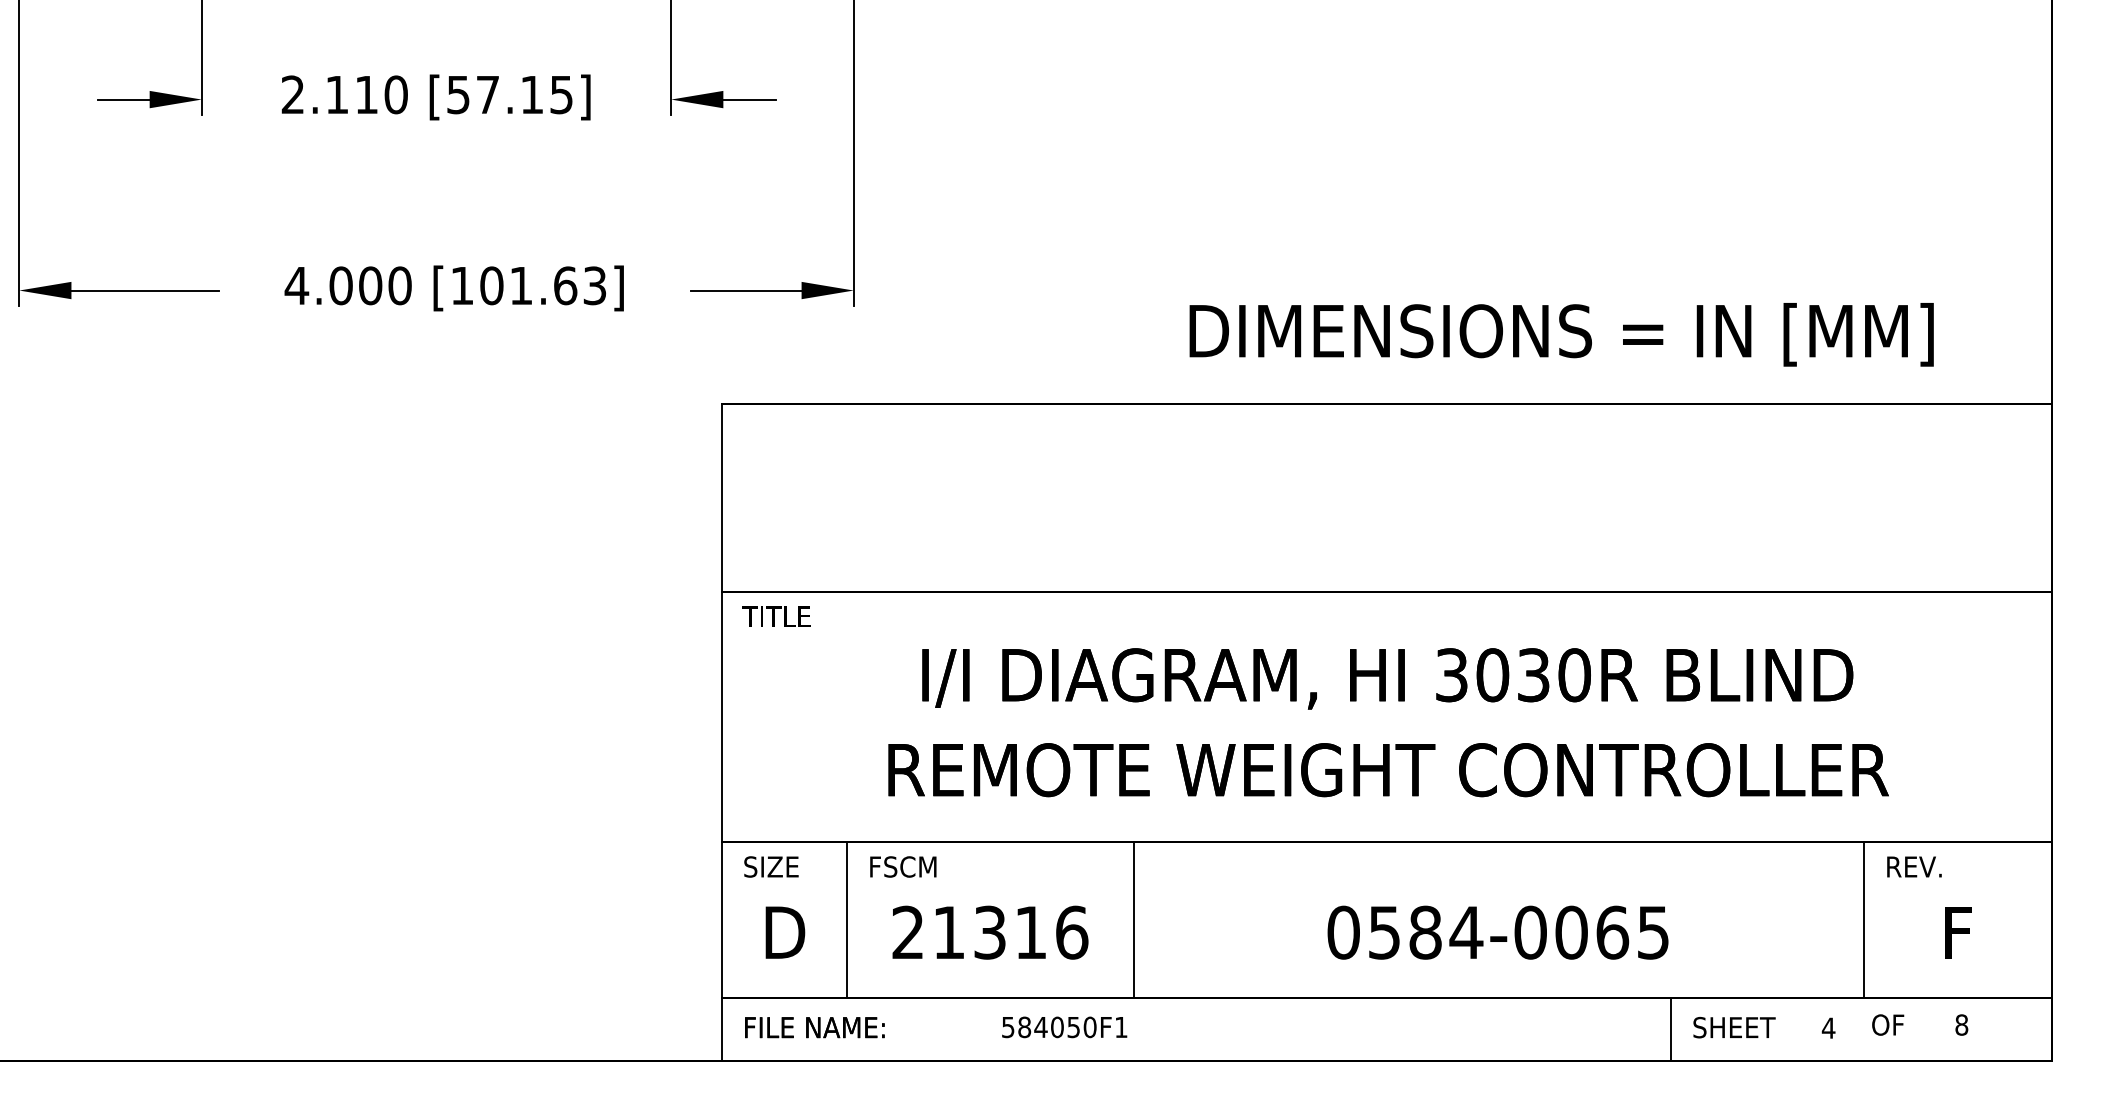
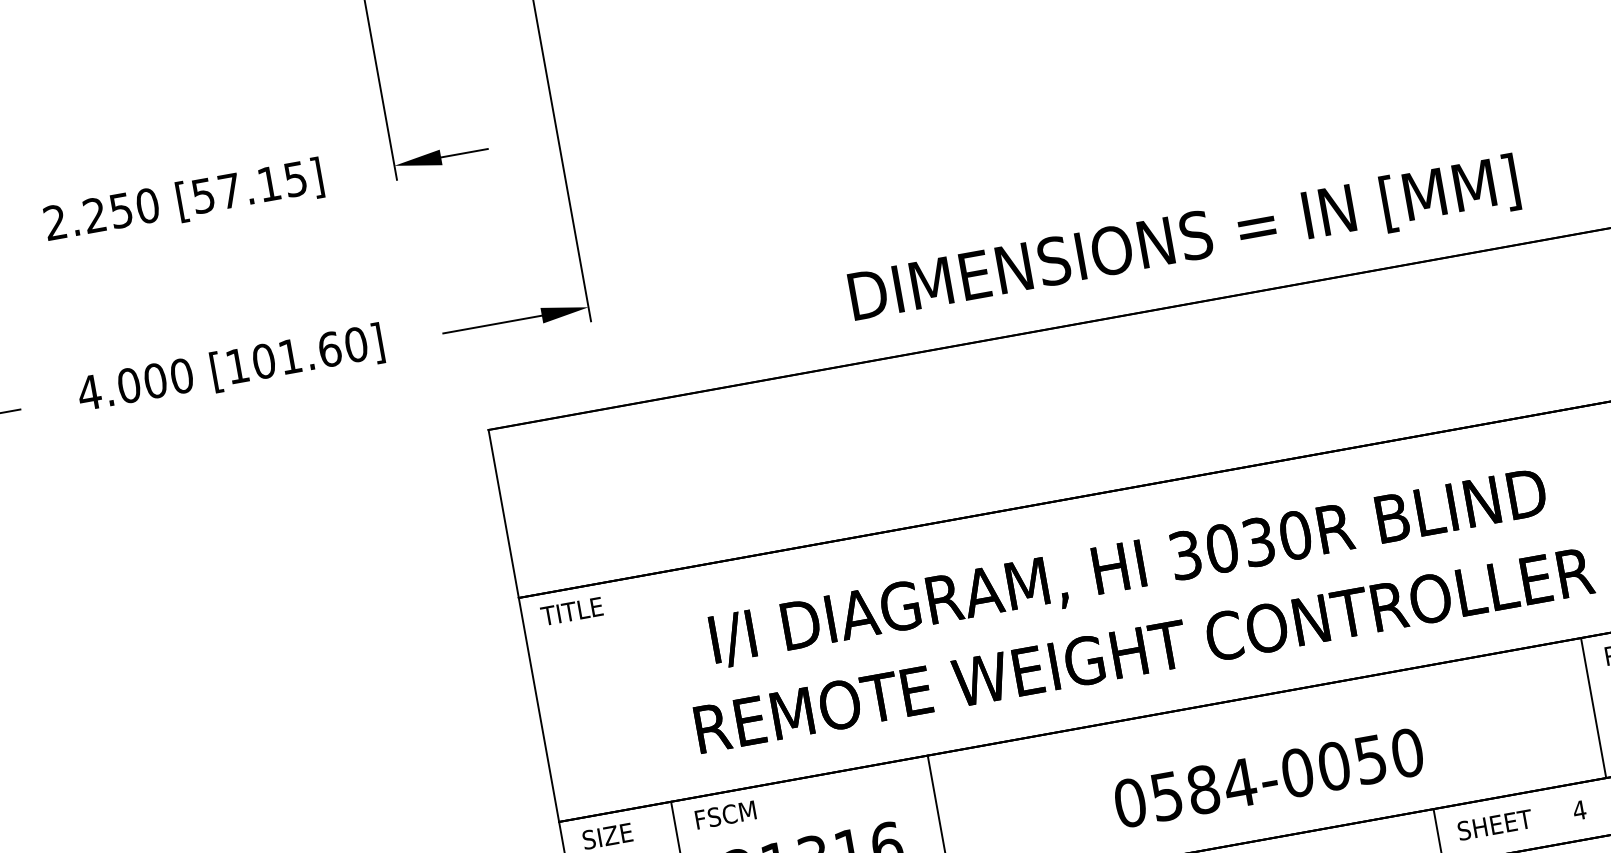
text: (351, 94) -> (107, 212), 2.110 -> 2.250
text: (594, 285) -> (355, 344), [101.63] -> [101.60]
text: (1561, 334) -> (1184, 240), moved
text: (1632, 932) -> (1388, 756), 0584-0065 -> 0584-0050

